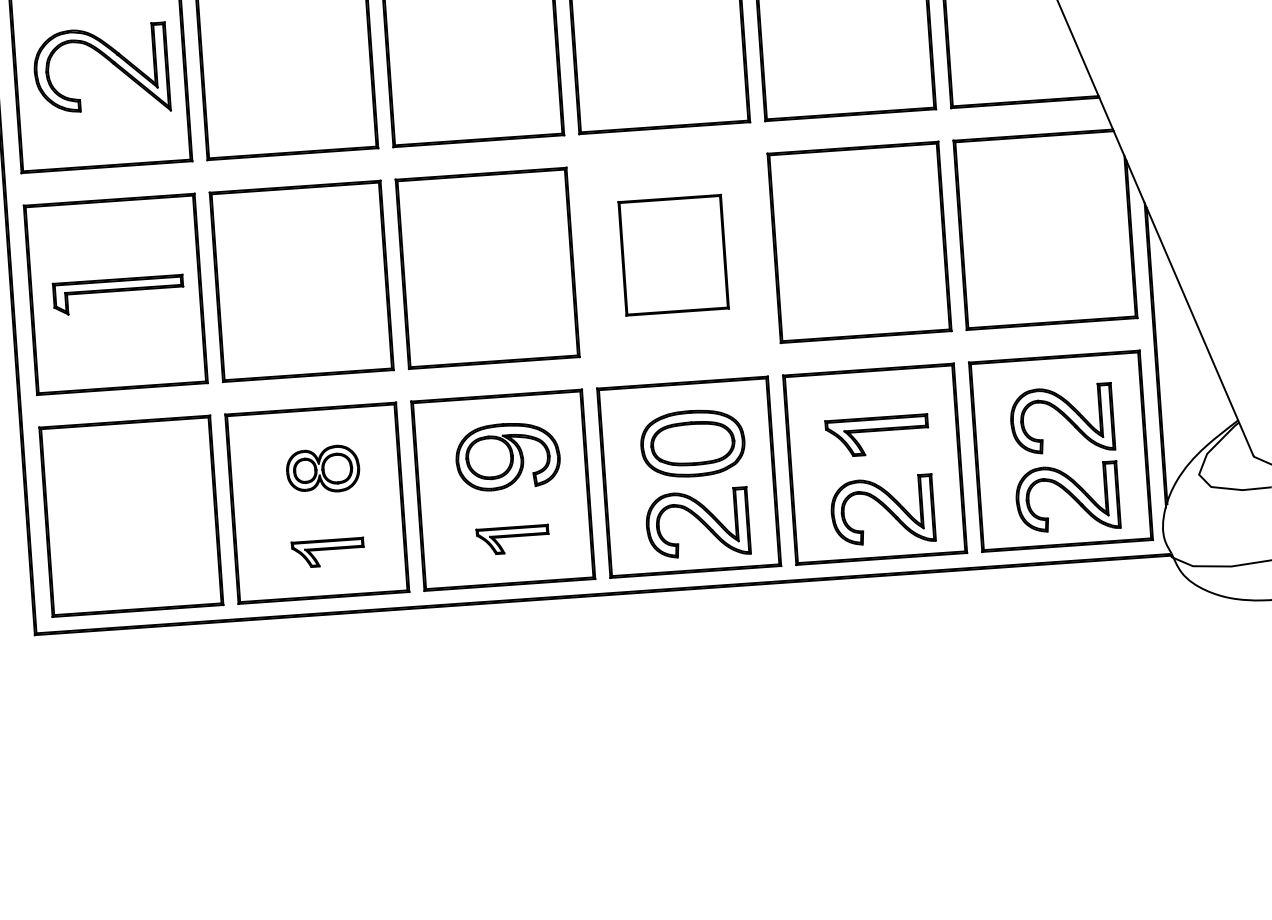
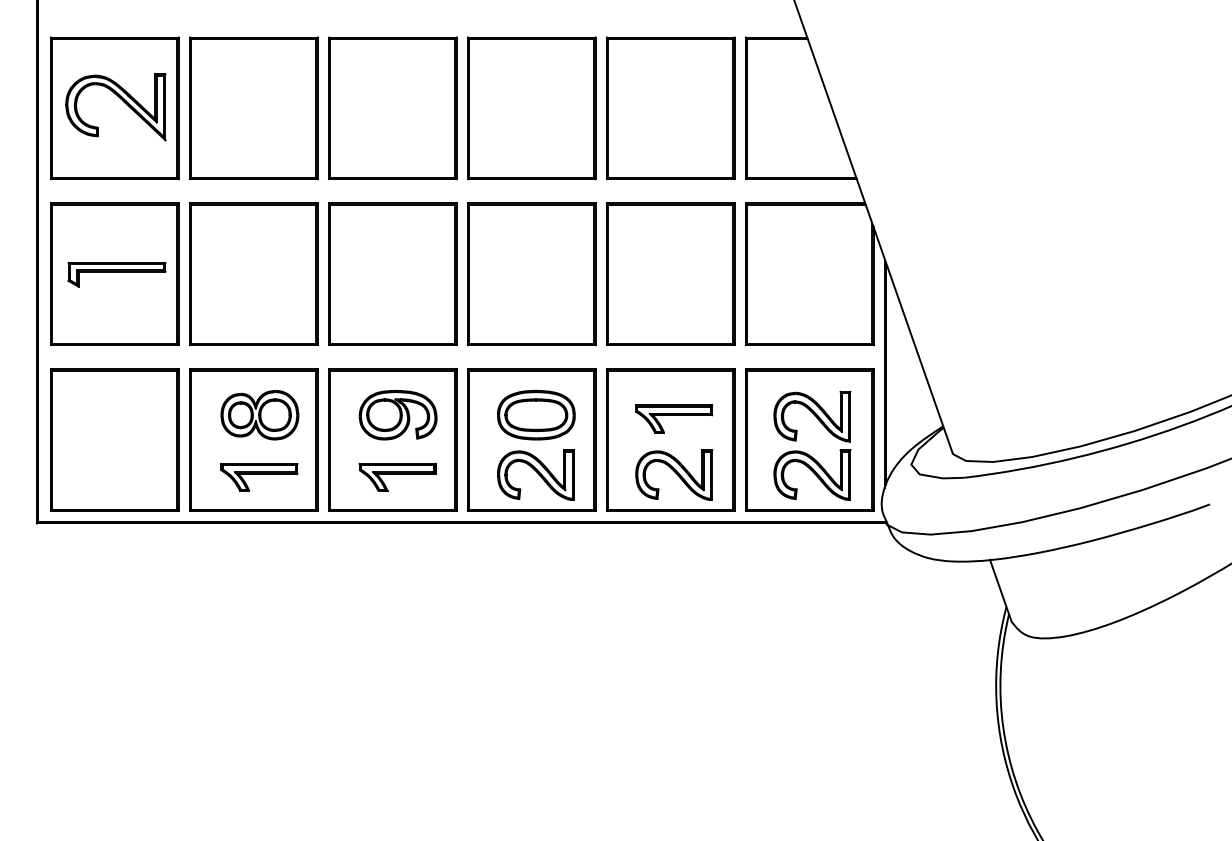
part: (673, 254) -> (531, 273), size x1.67
part: (322, 469) -> (259, 415), size x1.43
part: (512, 539) -> (397, 477), size x1.43
part: (328, 552) -> (259, 477), size x1.43

